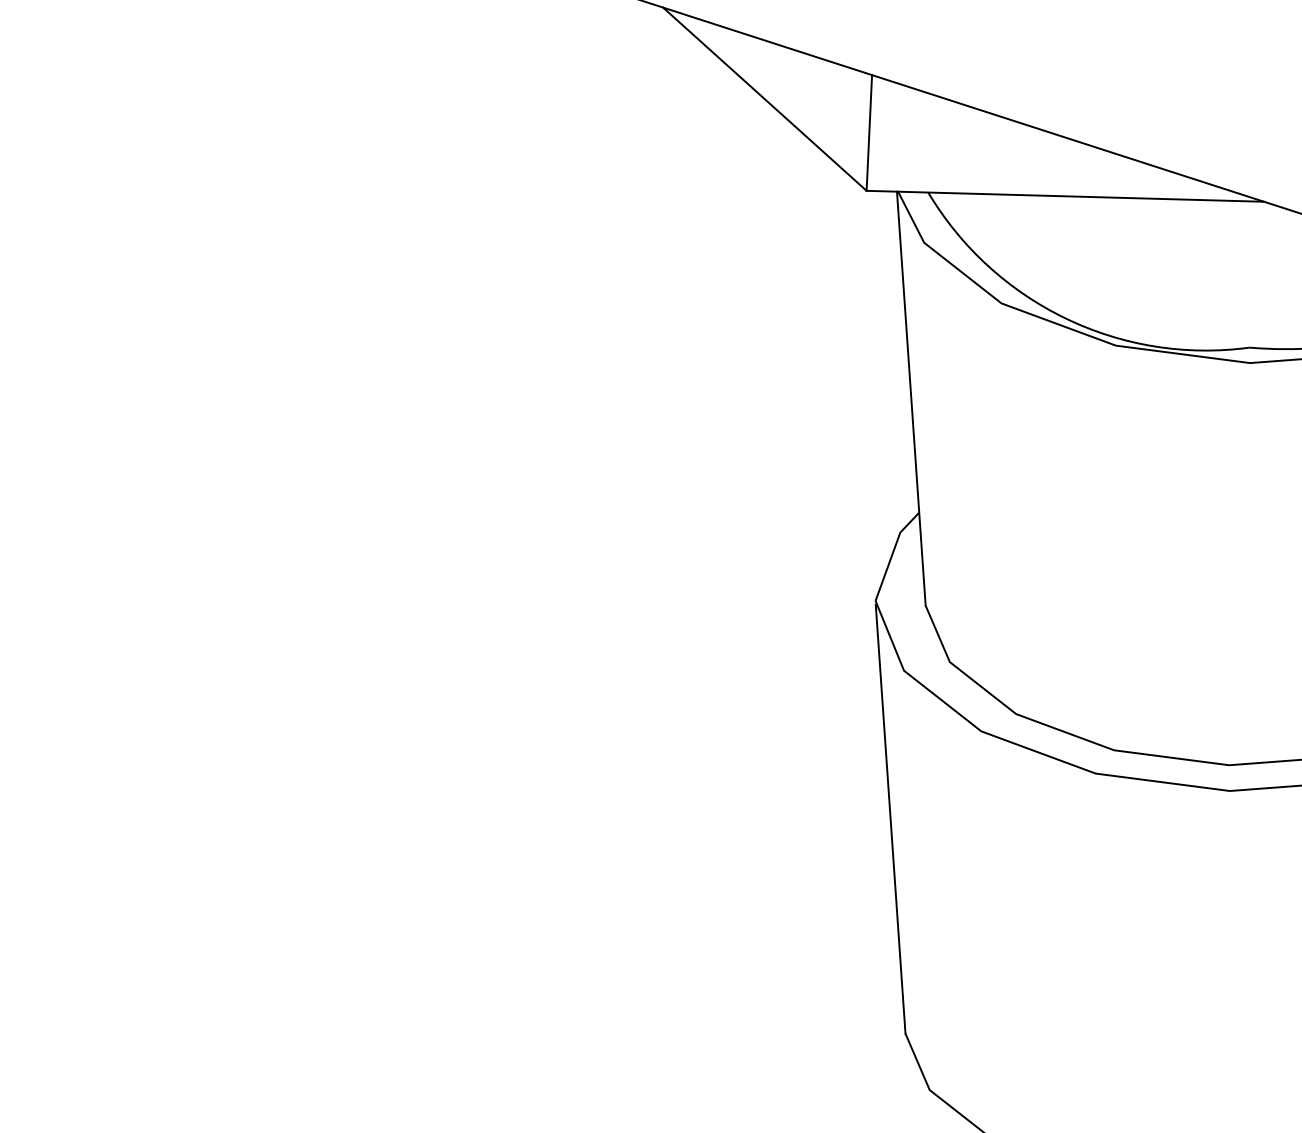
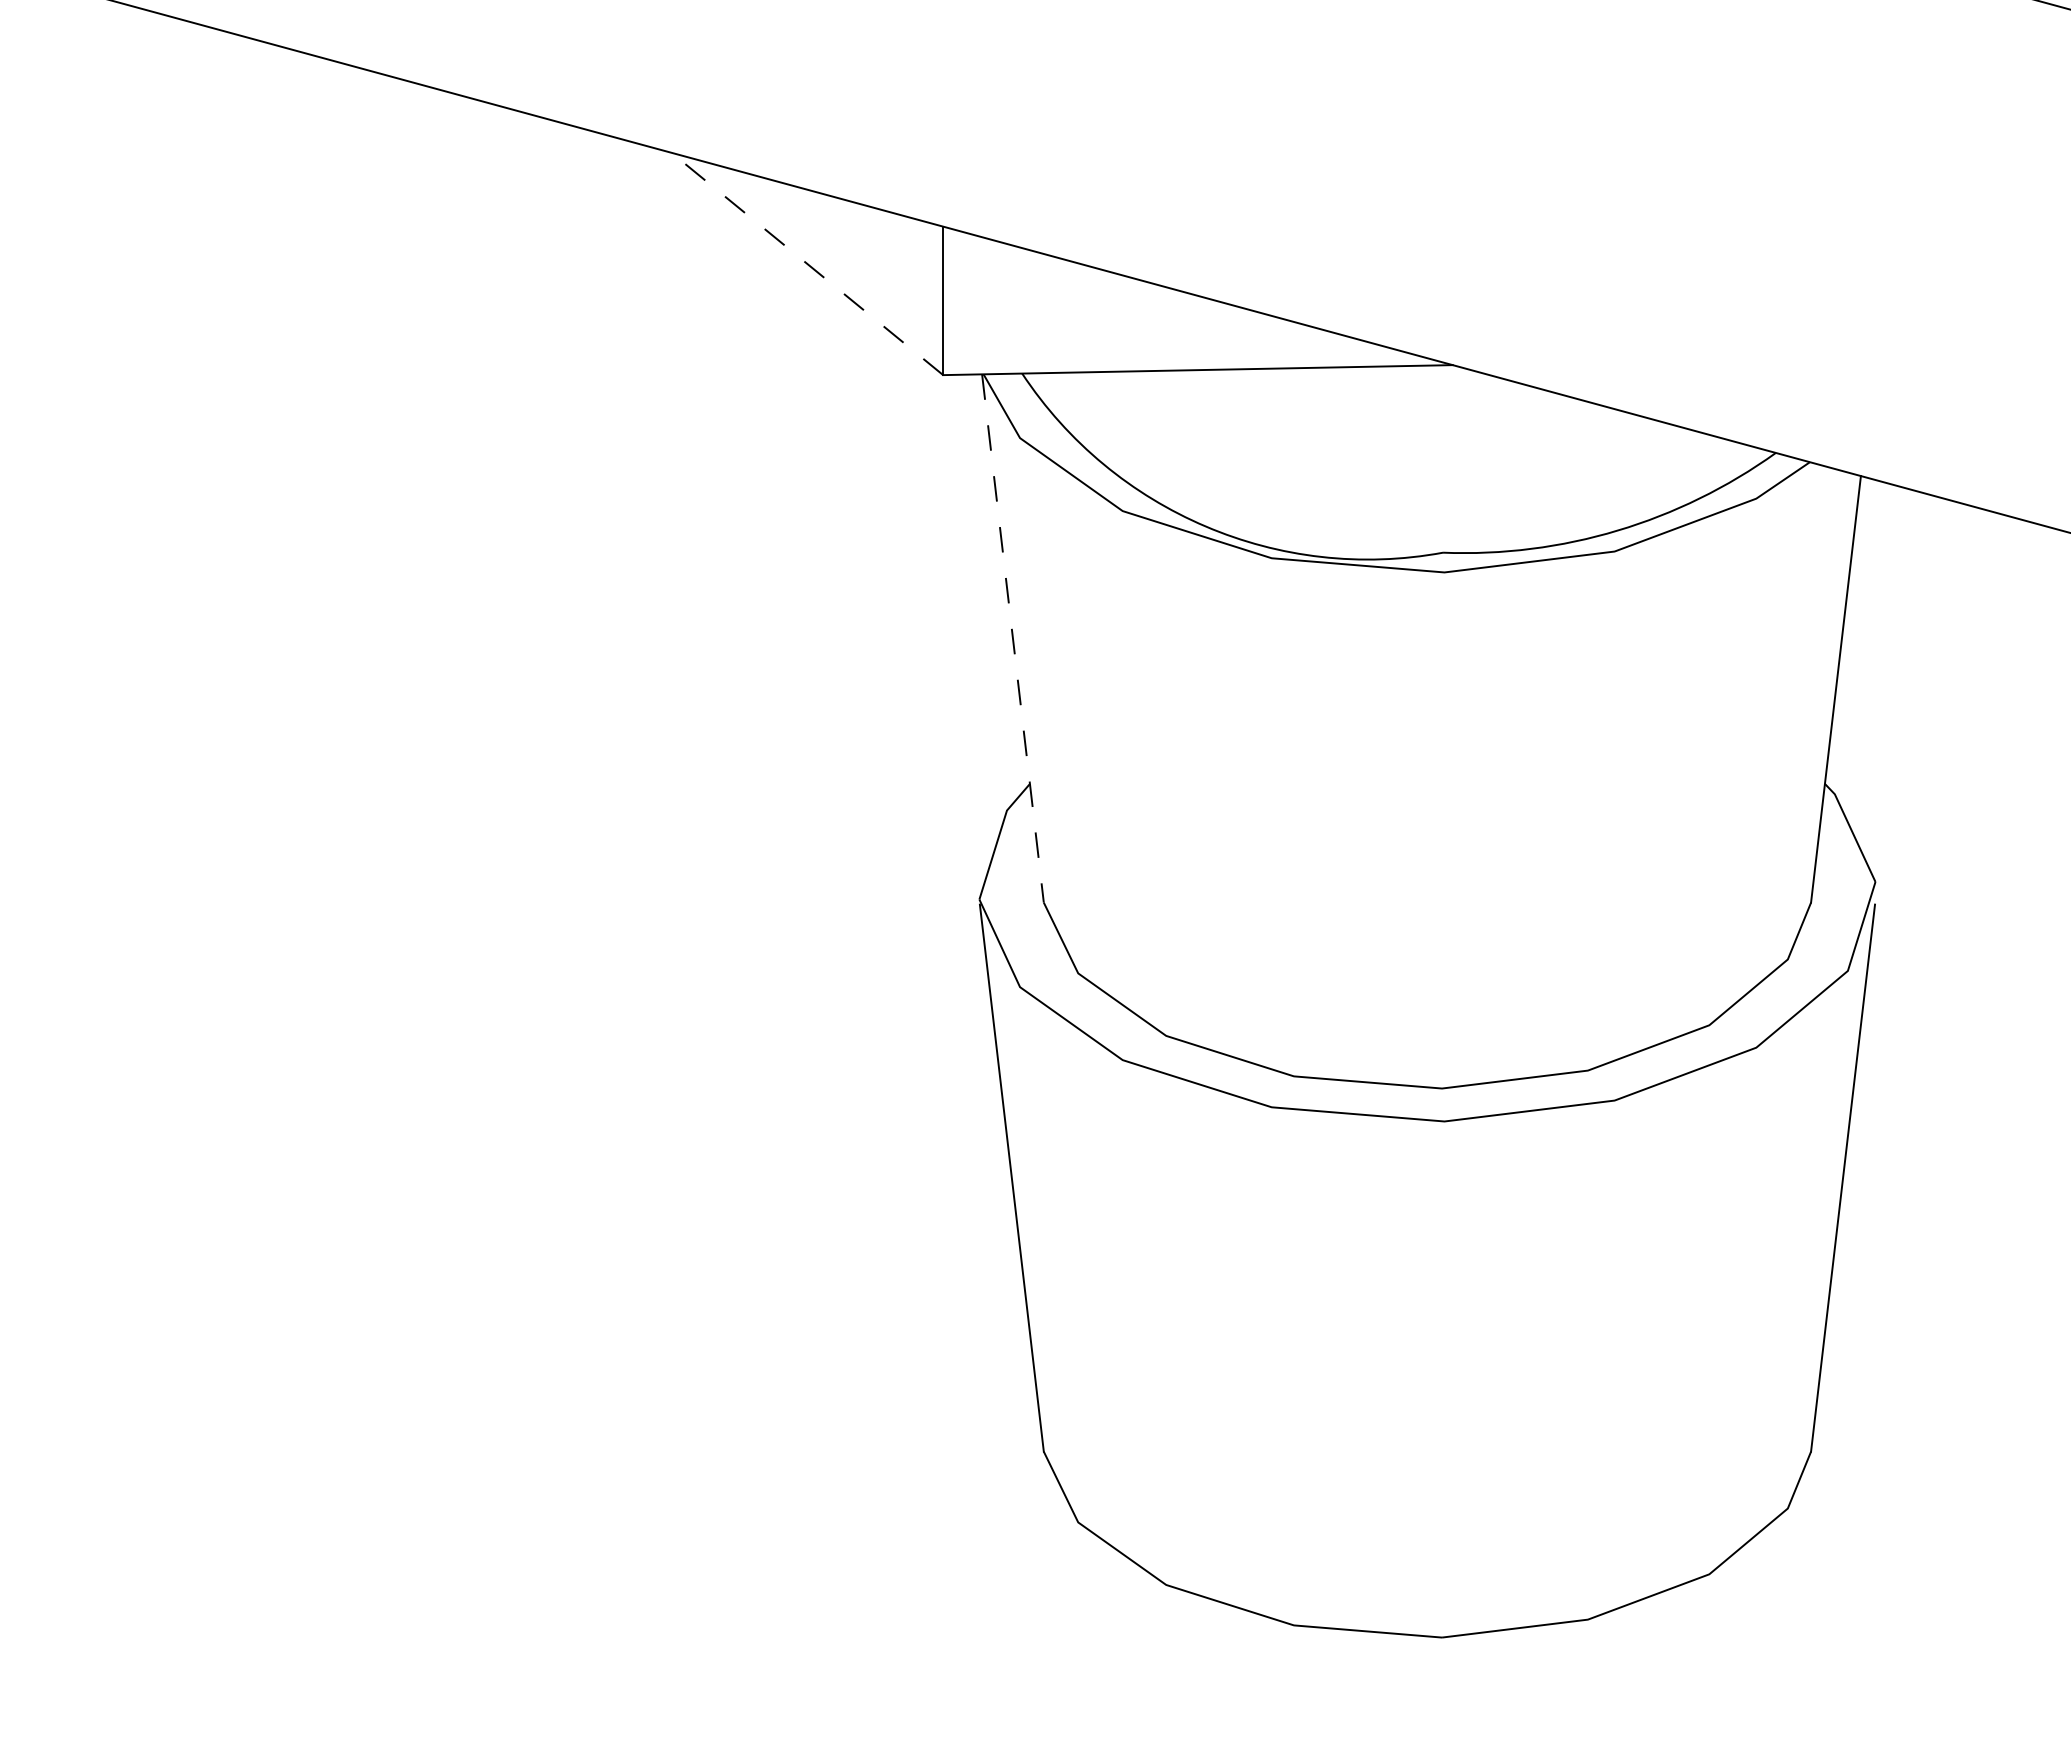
line: (764, 98) -> (806, 263), solid -> dashed
line: (910, 398) -> (1012, 638), solid -> dashed

